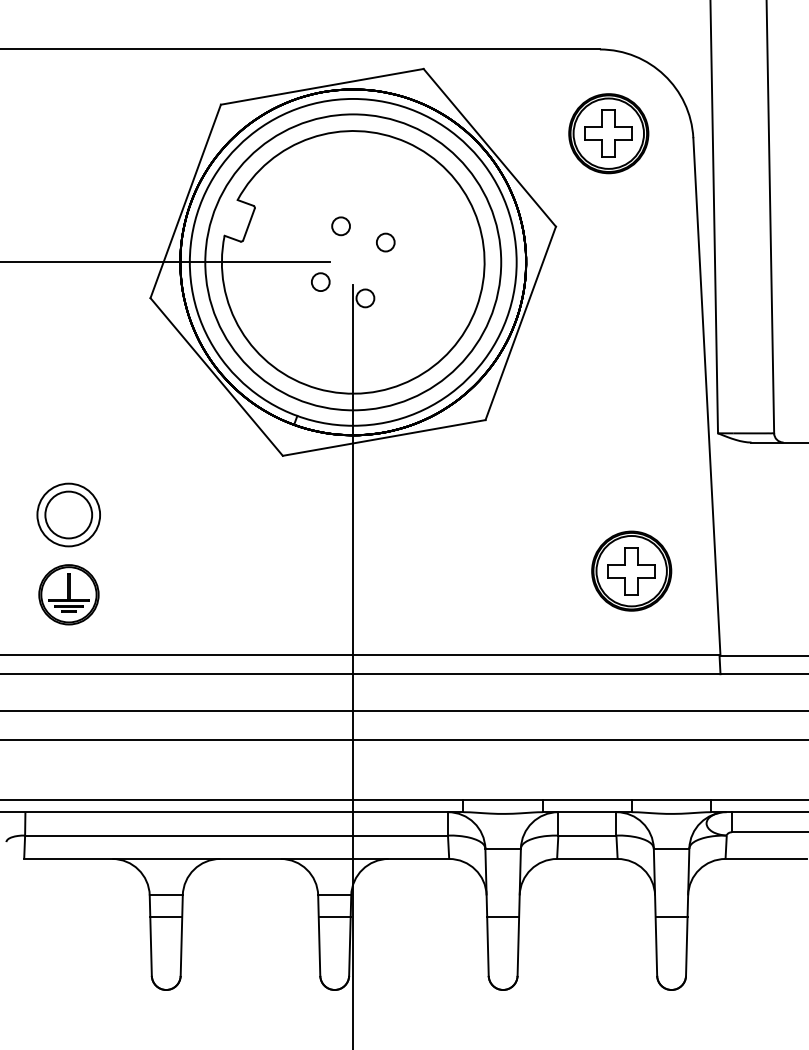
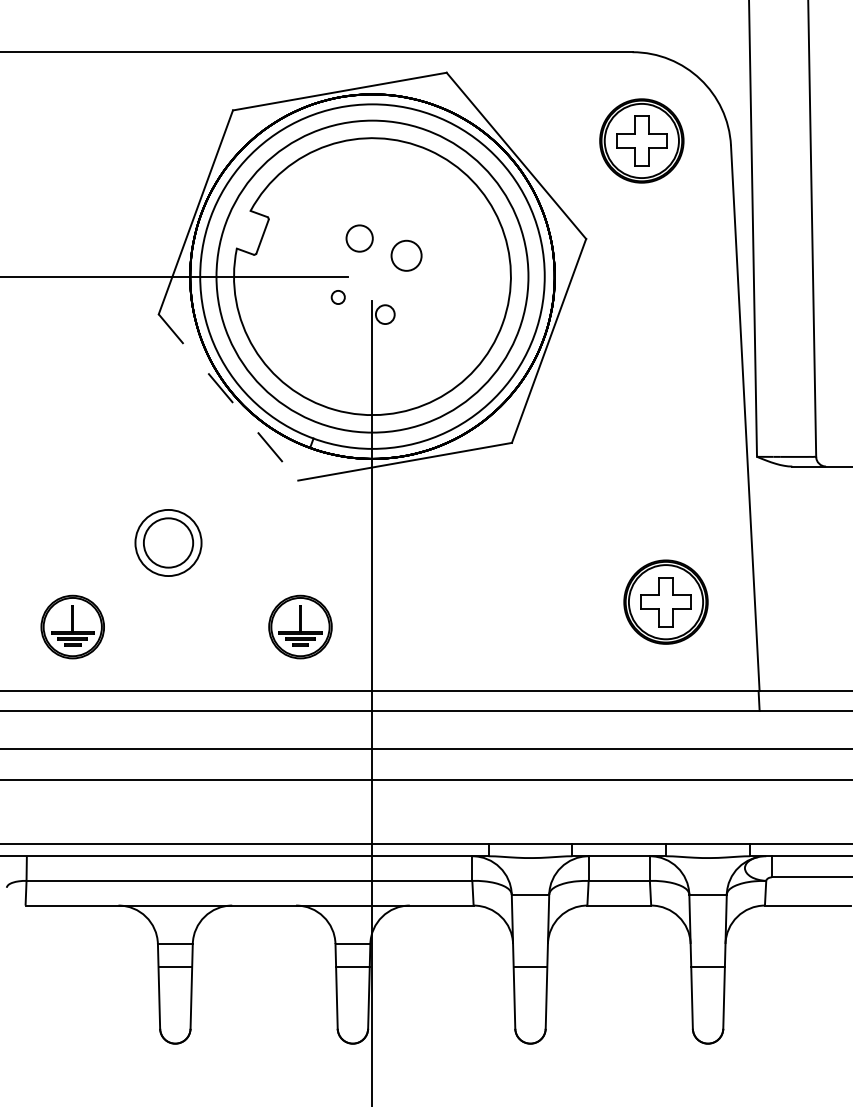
circle: (340, 226) -> (359, 238), size x1.4
circle: (385, 242) -> (406, 255), size x1.6
circle: (320, 281) -> (337, 296), size x0.7
line: (216, 377) -> (228, 398), solid -> dashed
part: (68, 514) -> (168, 542), moved
part: (284, 594) -> (299, 626), added

